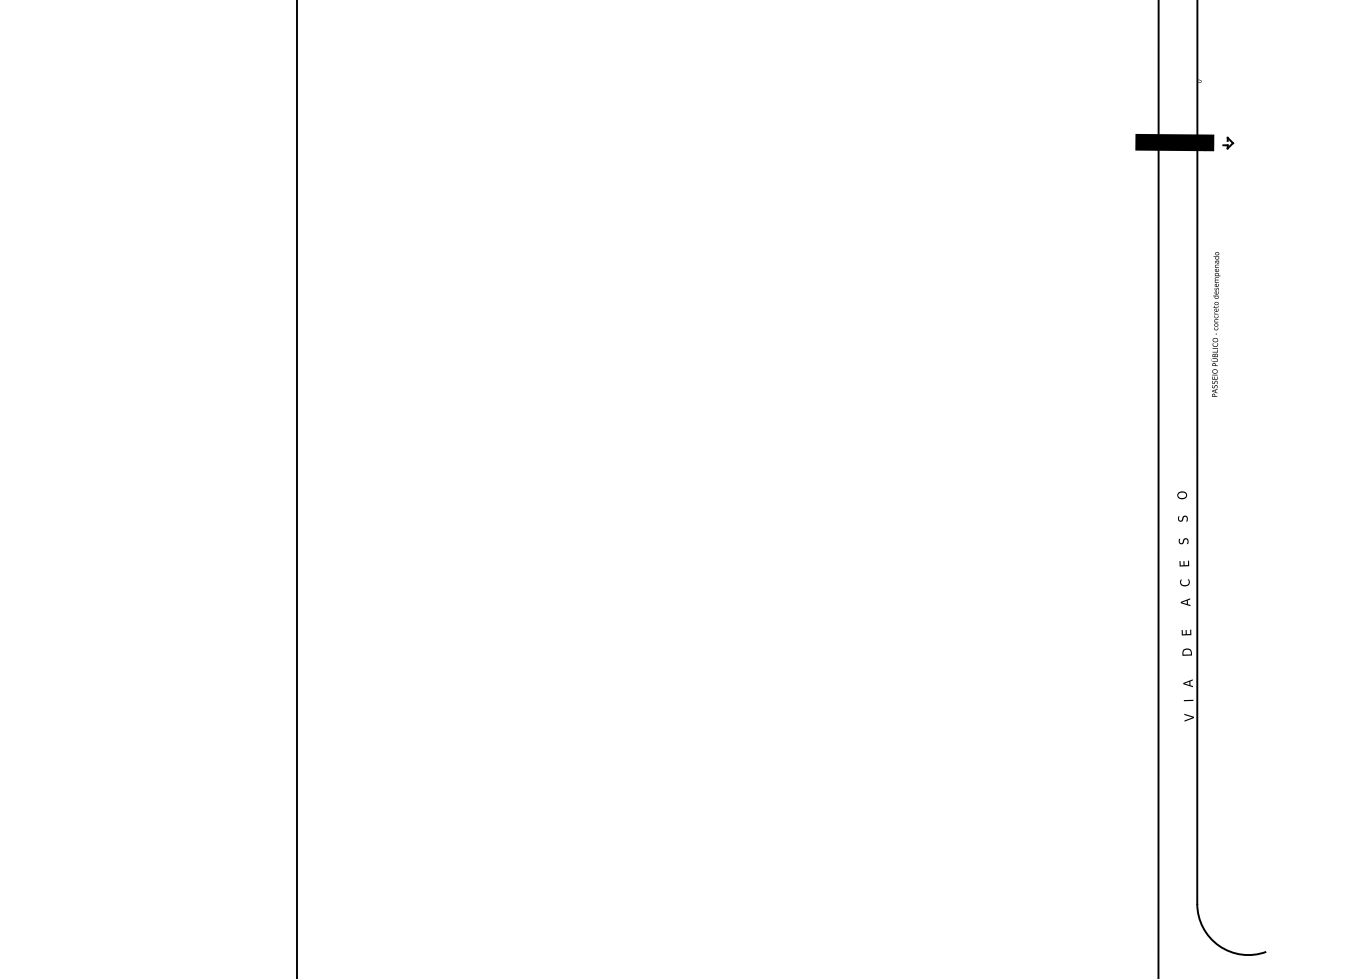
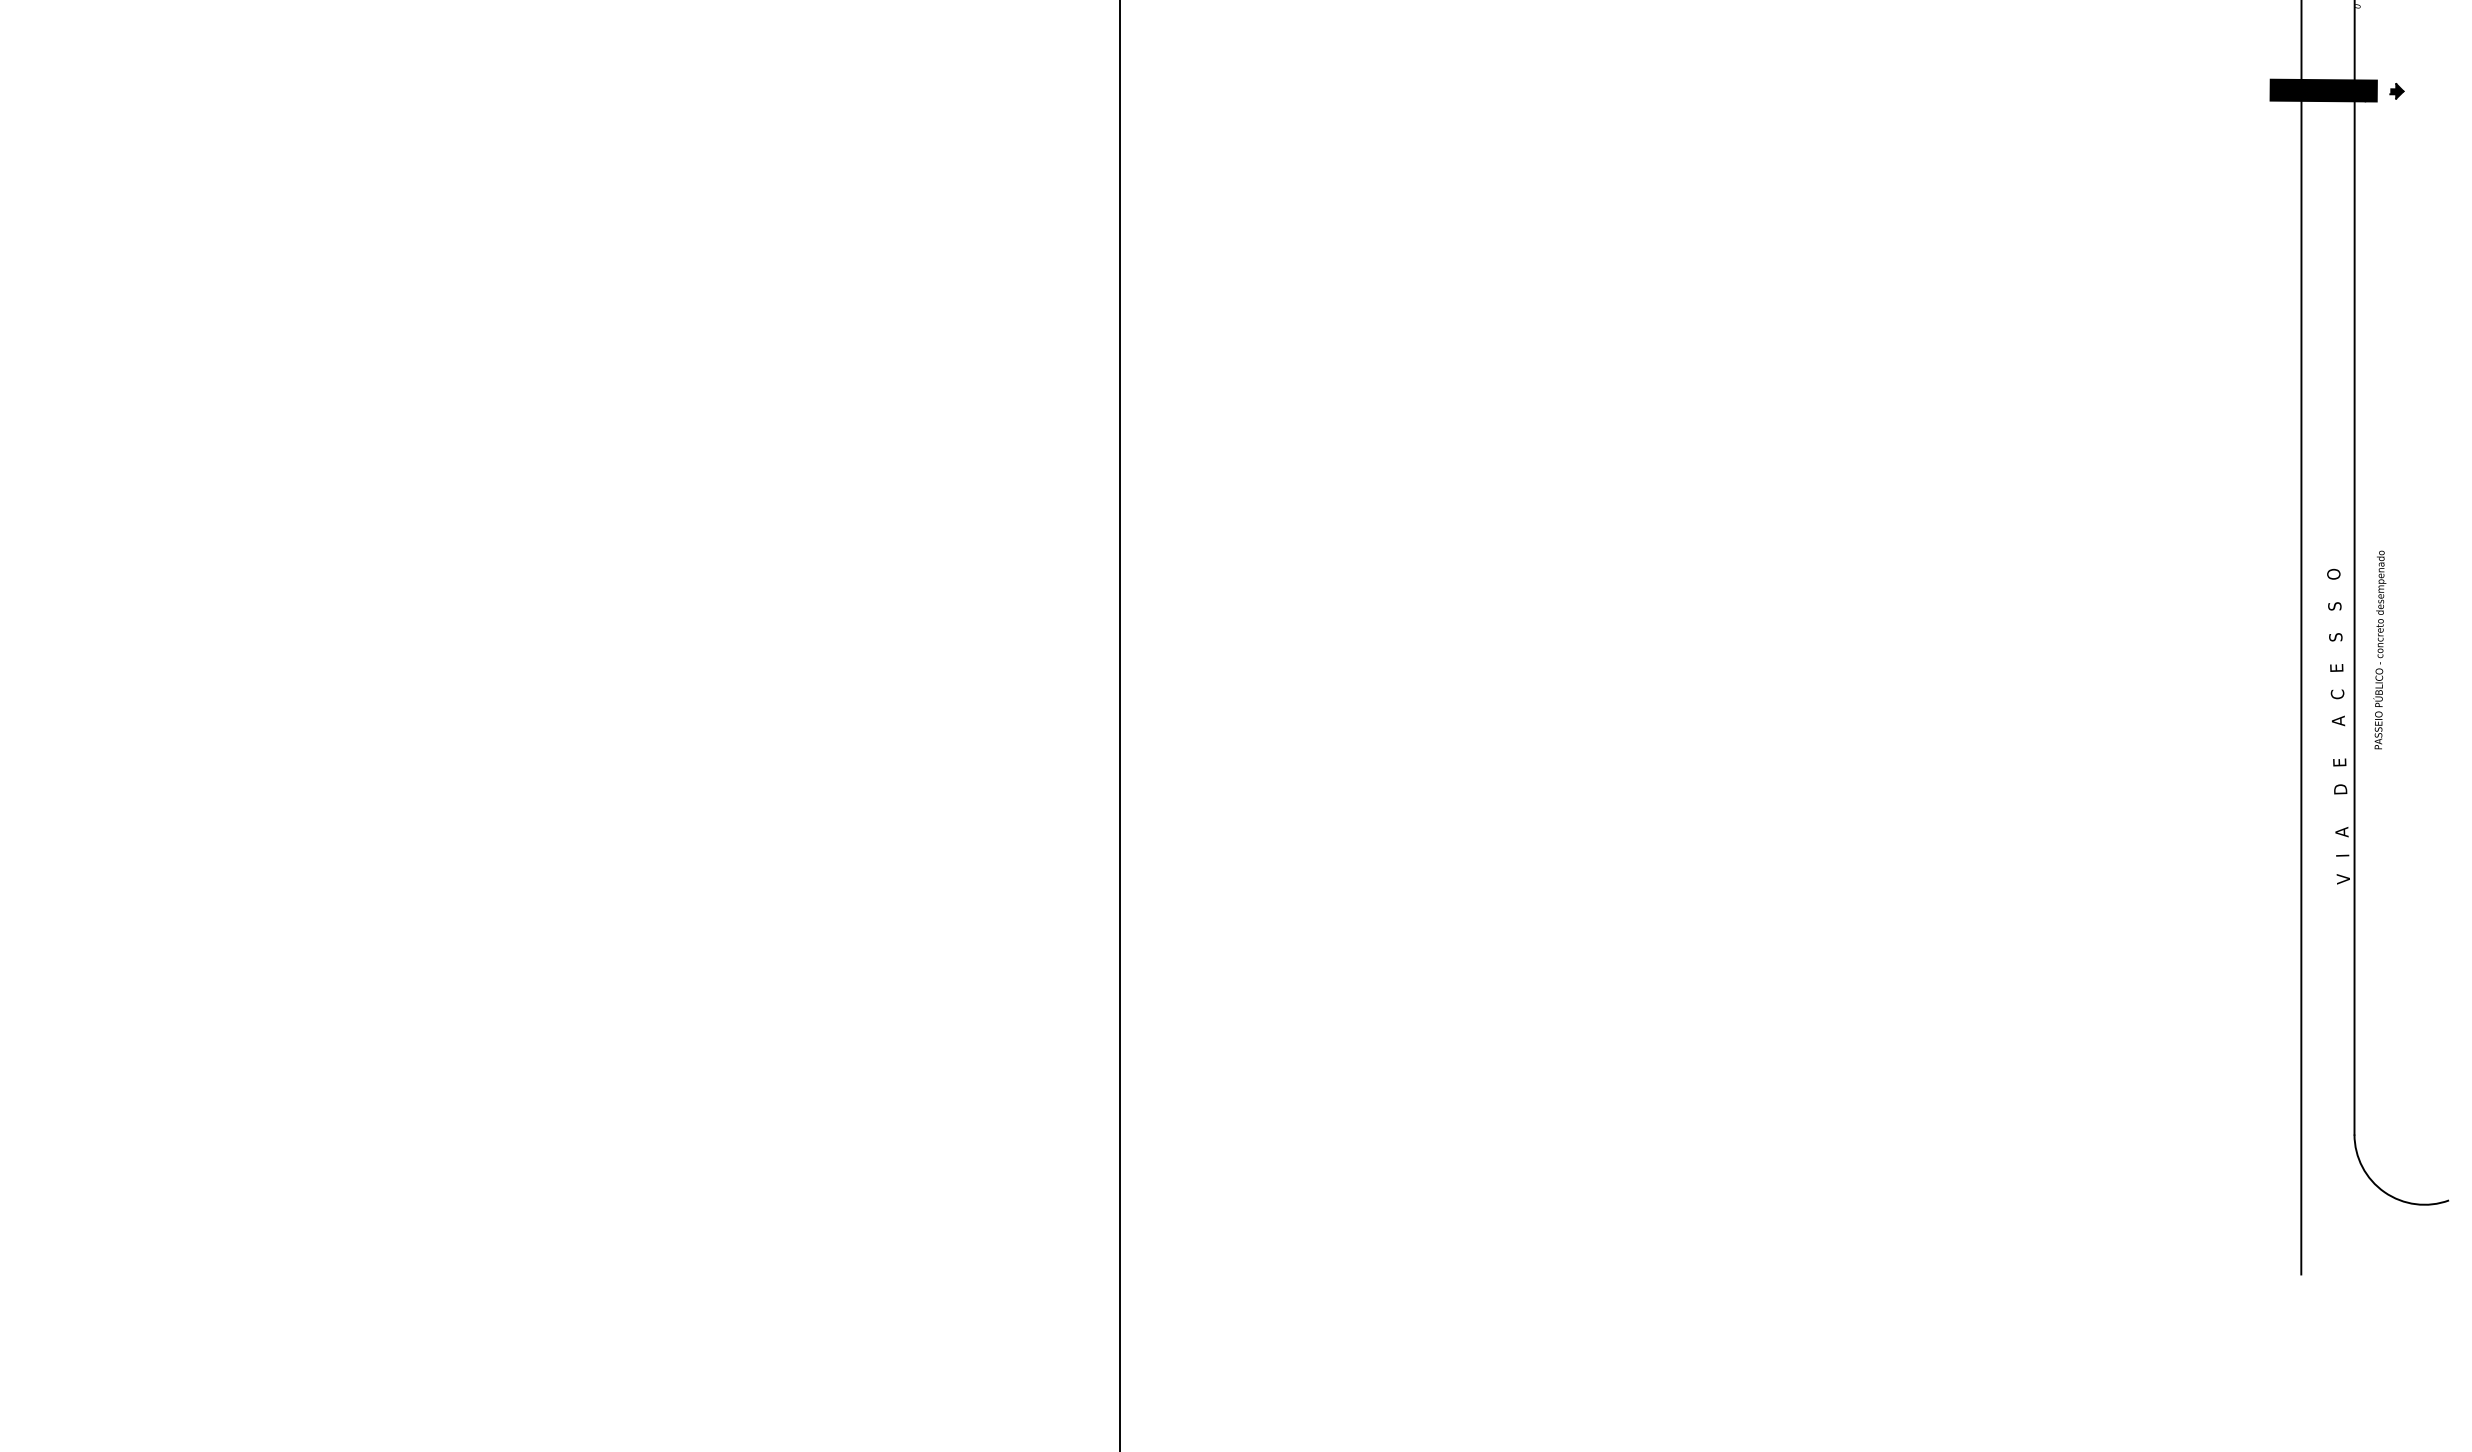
fill: (1227, 143) -> (2396, 91), added
text: (1215, 324) -> (2379, 649), moved

